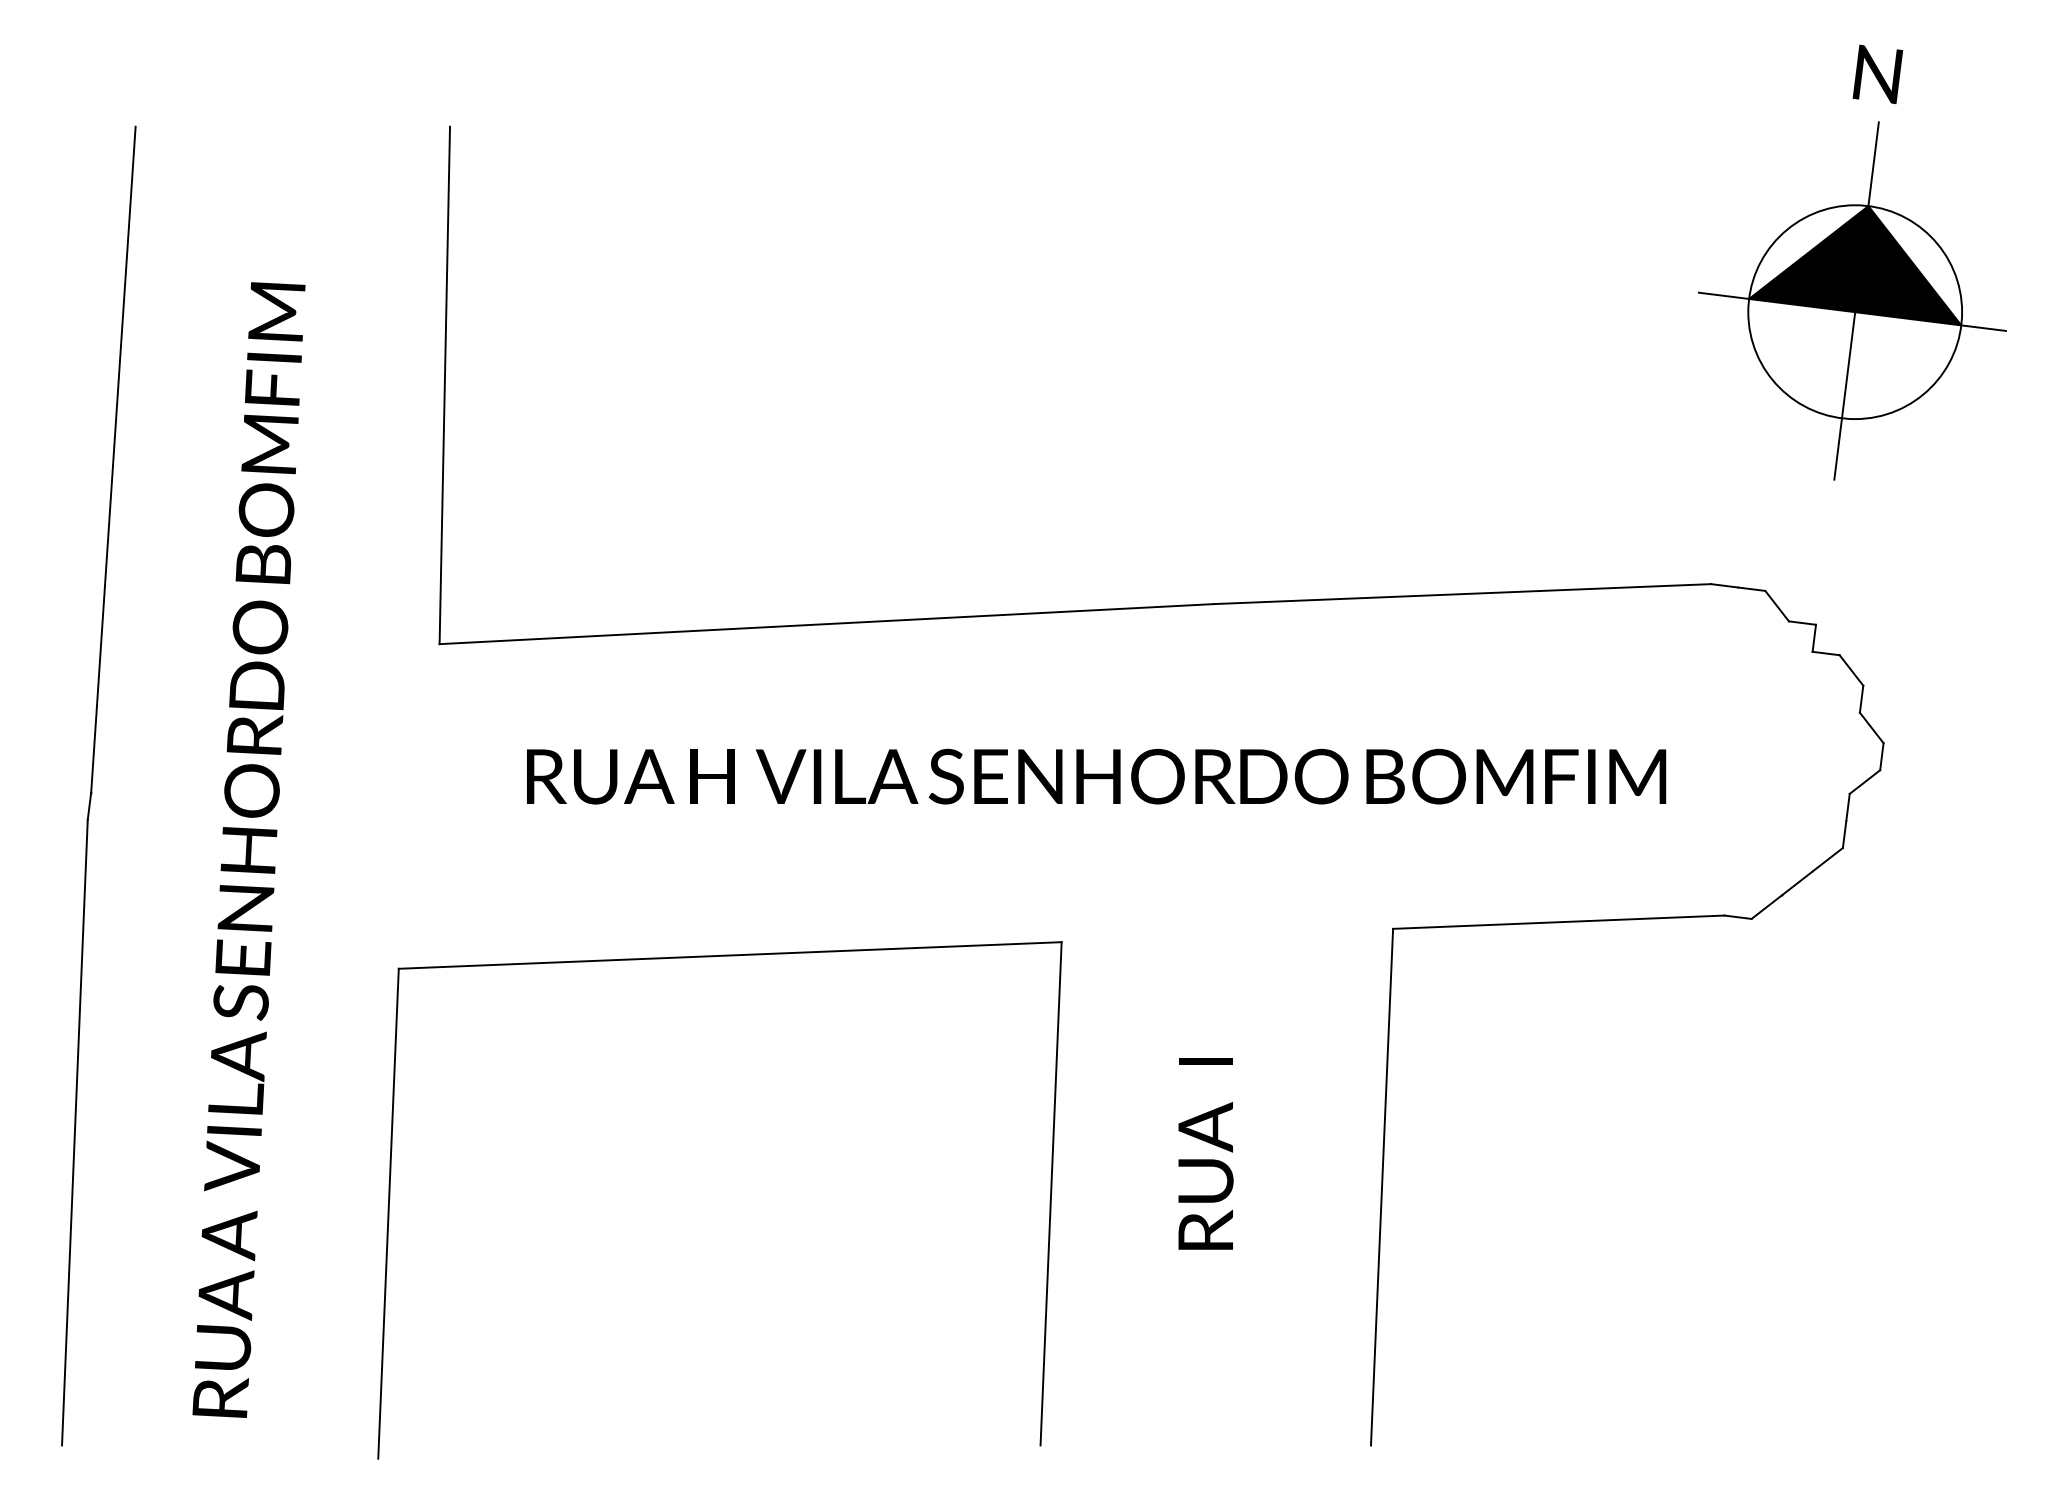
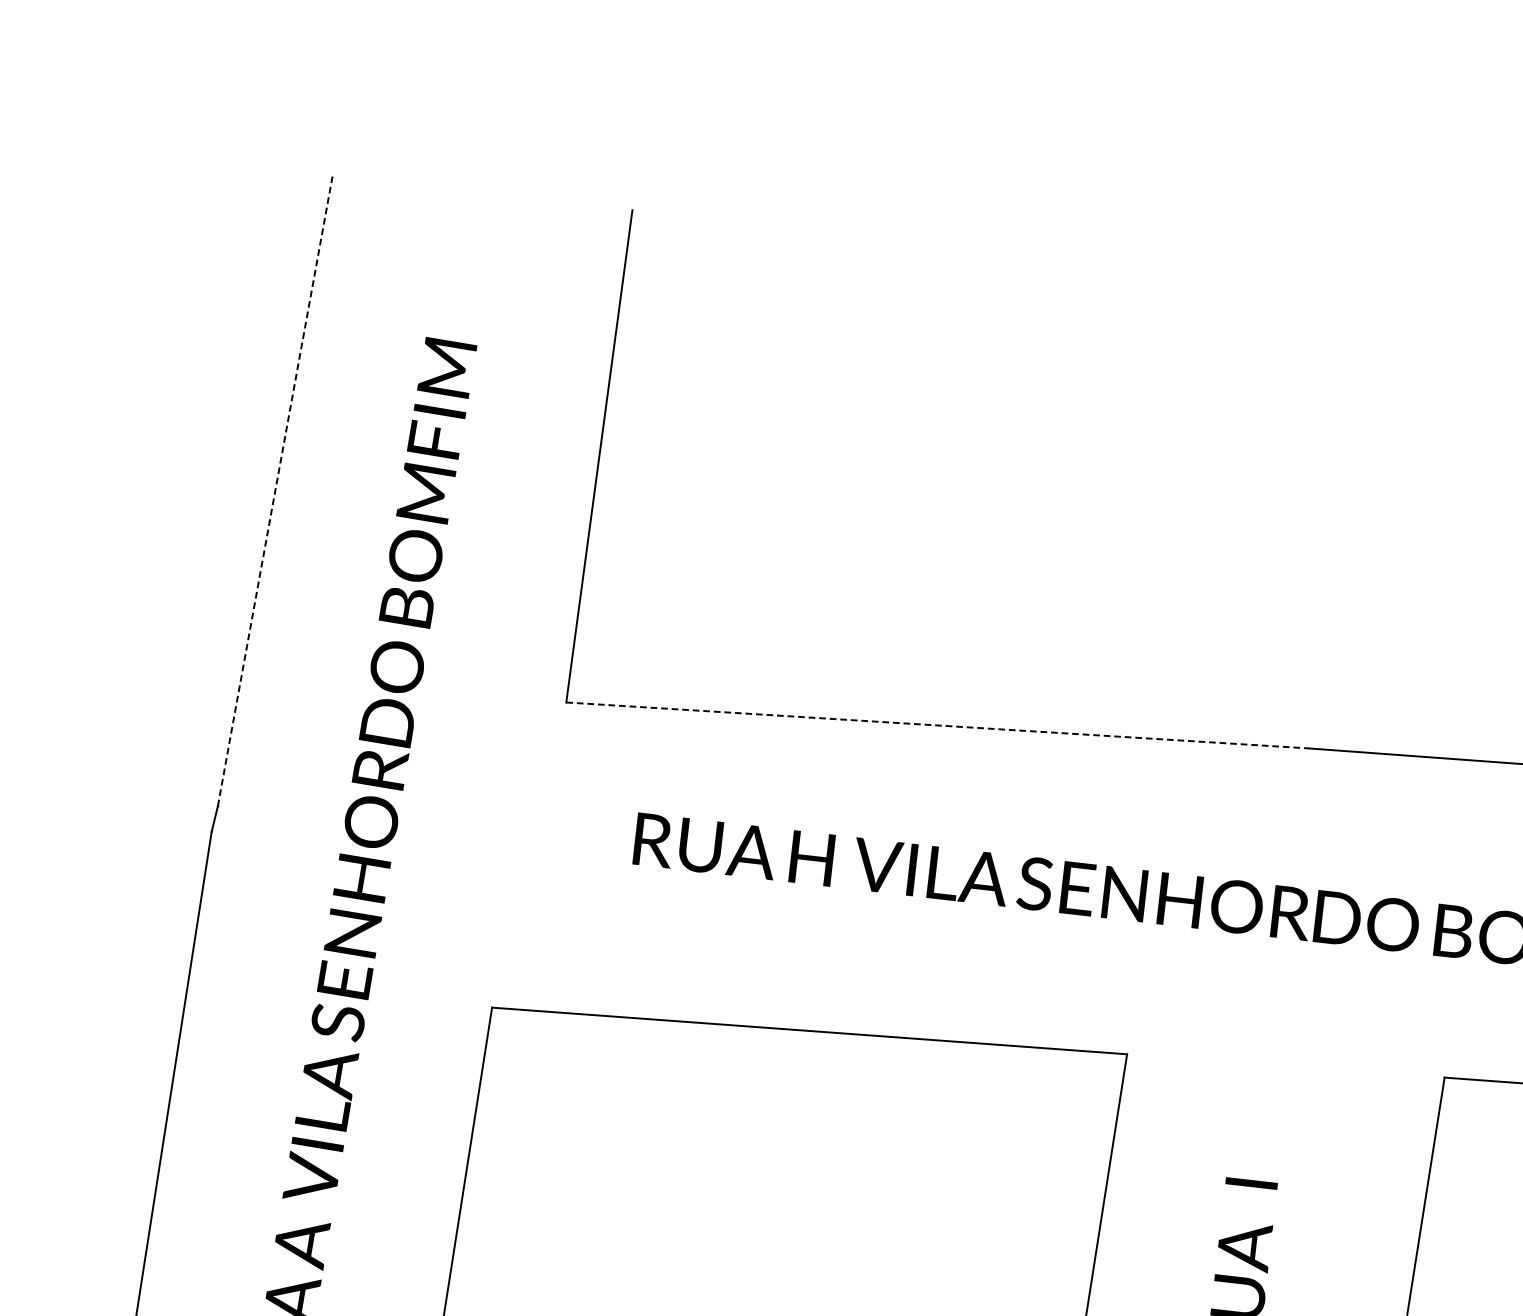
line: (113, 459) -> (275, 490), solid -> dashed
line: (826, 624) -> (937, 725), solid -> dashed

